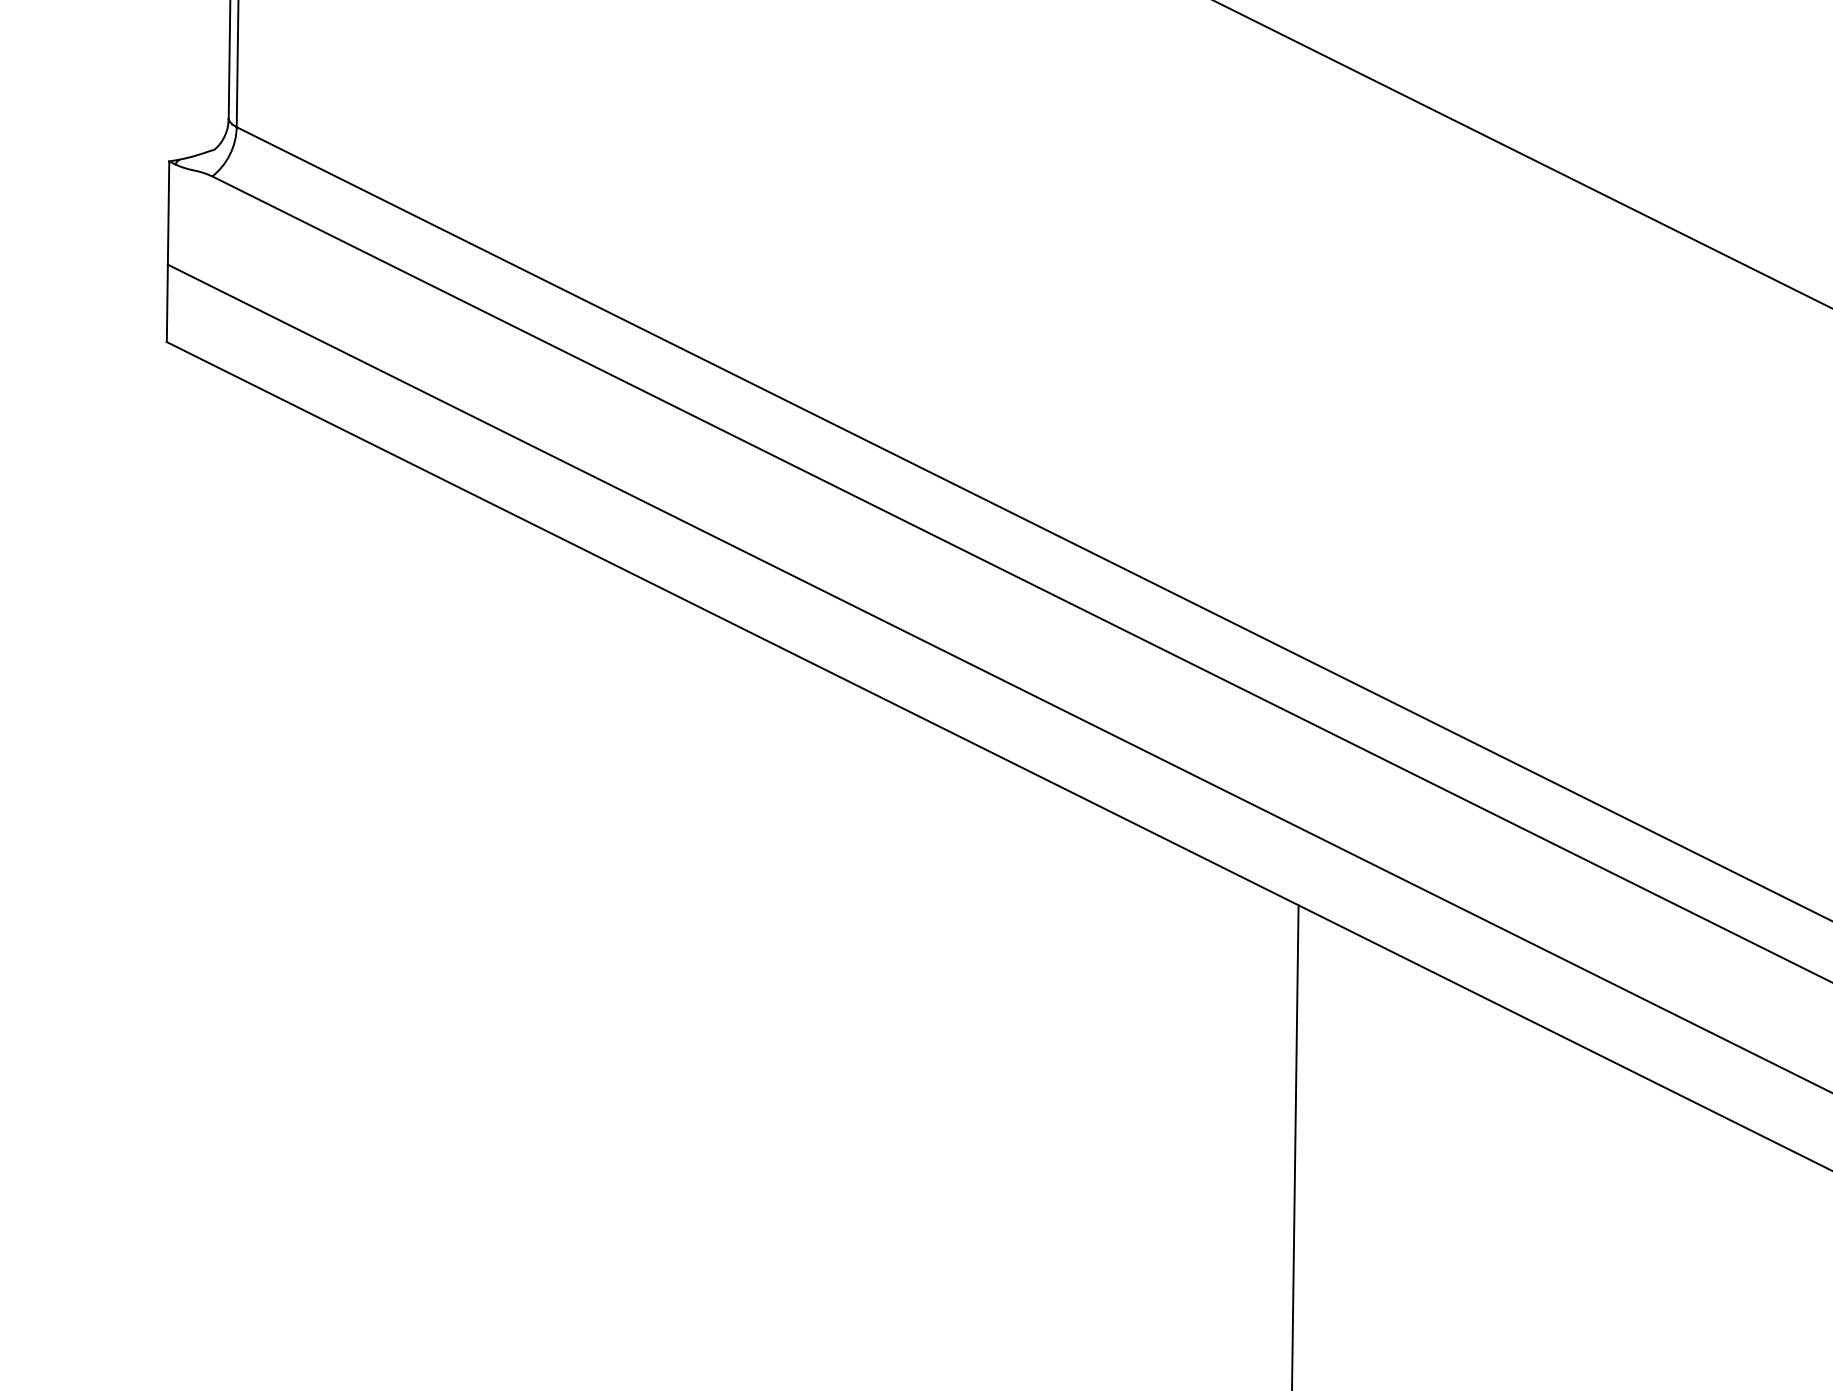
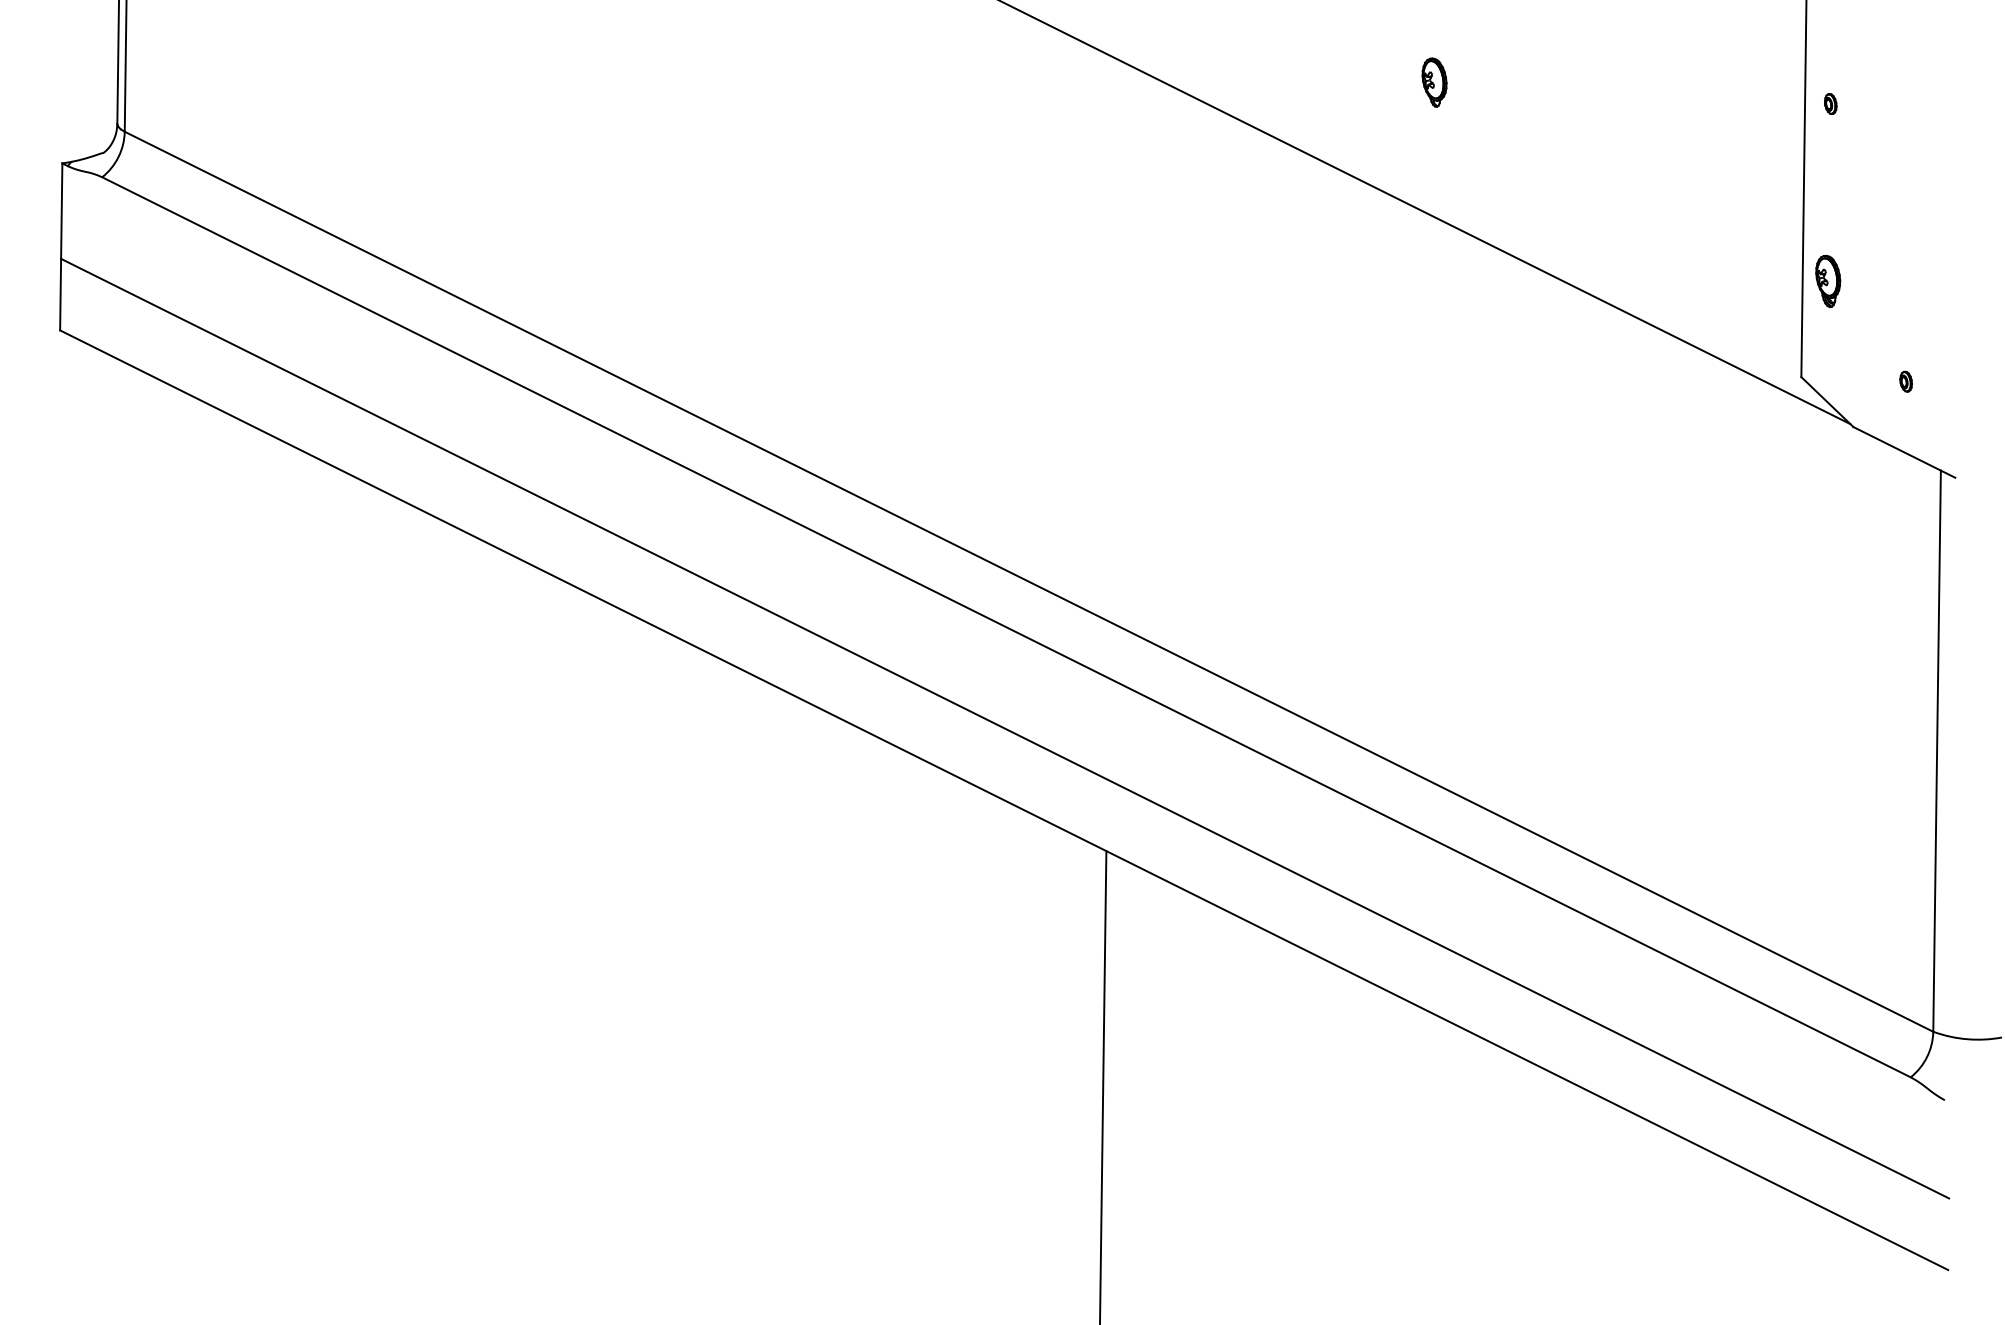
part: (1653, 73) -> (1434, 82), added

